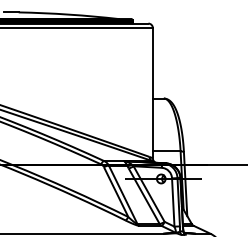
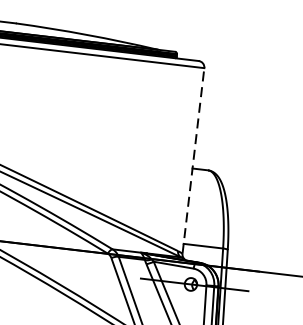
line: (152, 92) -> (192, 159), solid -> dashed

